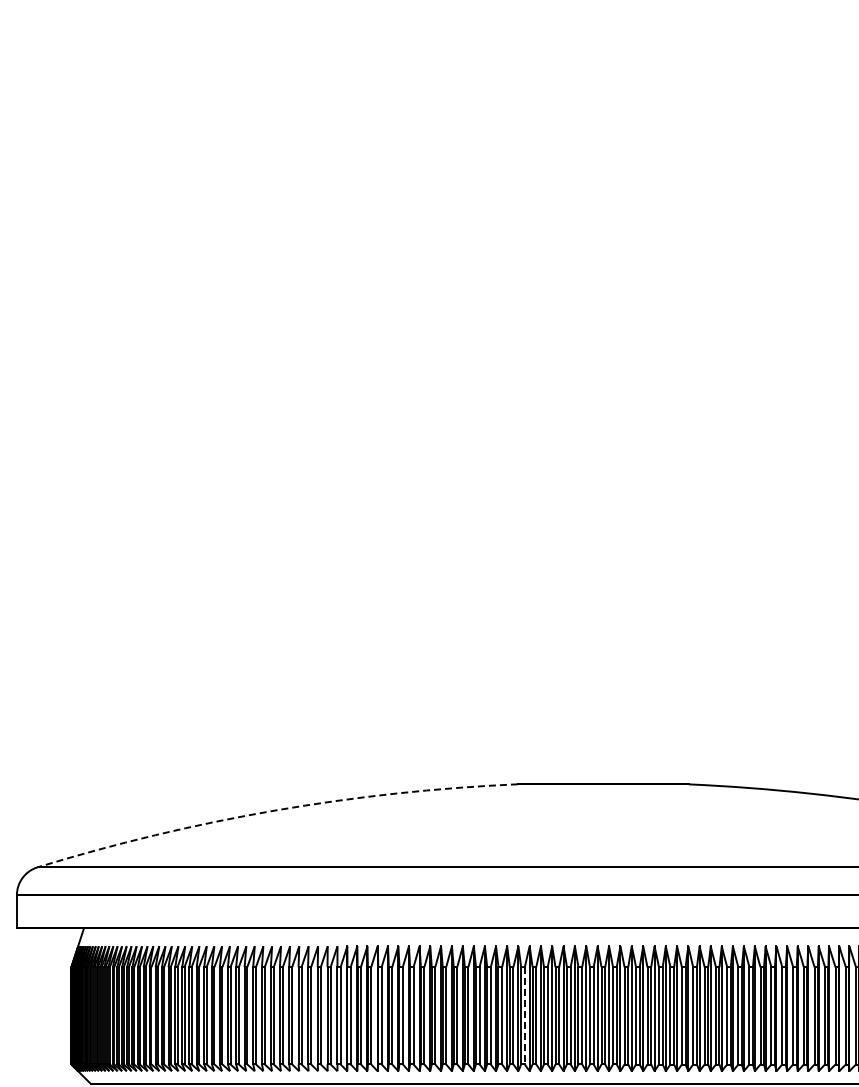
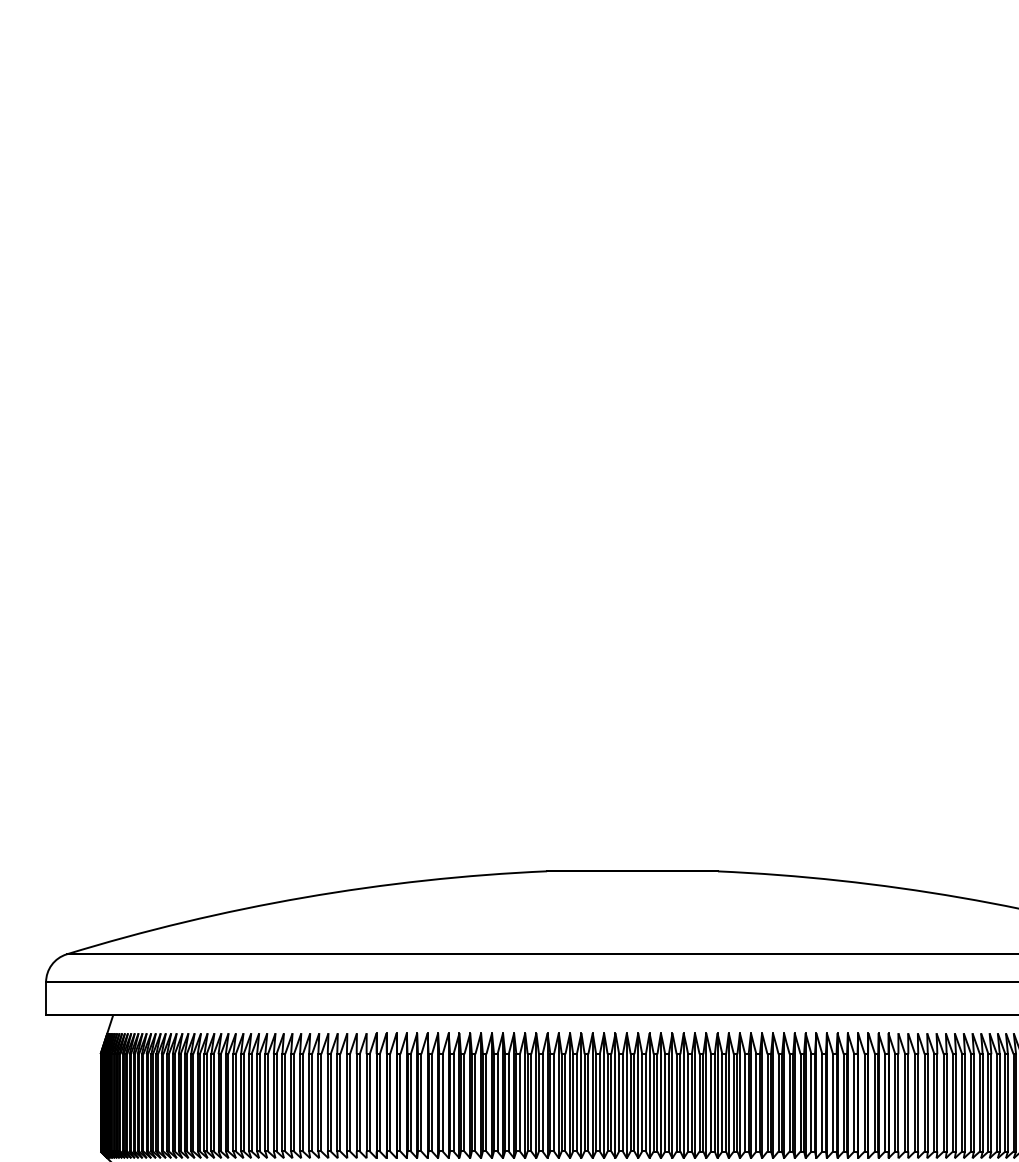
arc: (275, 810) -> (304, 897), dashed -> solid
line: (525, 1015) -> (554, 1102), dashed -> solid

